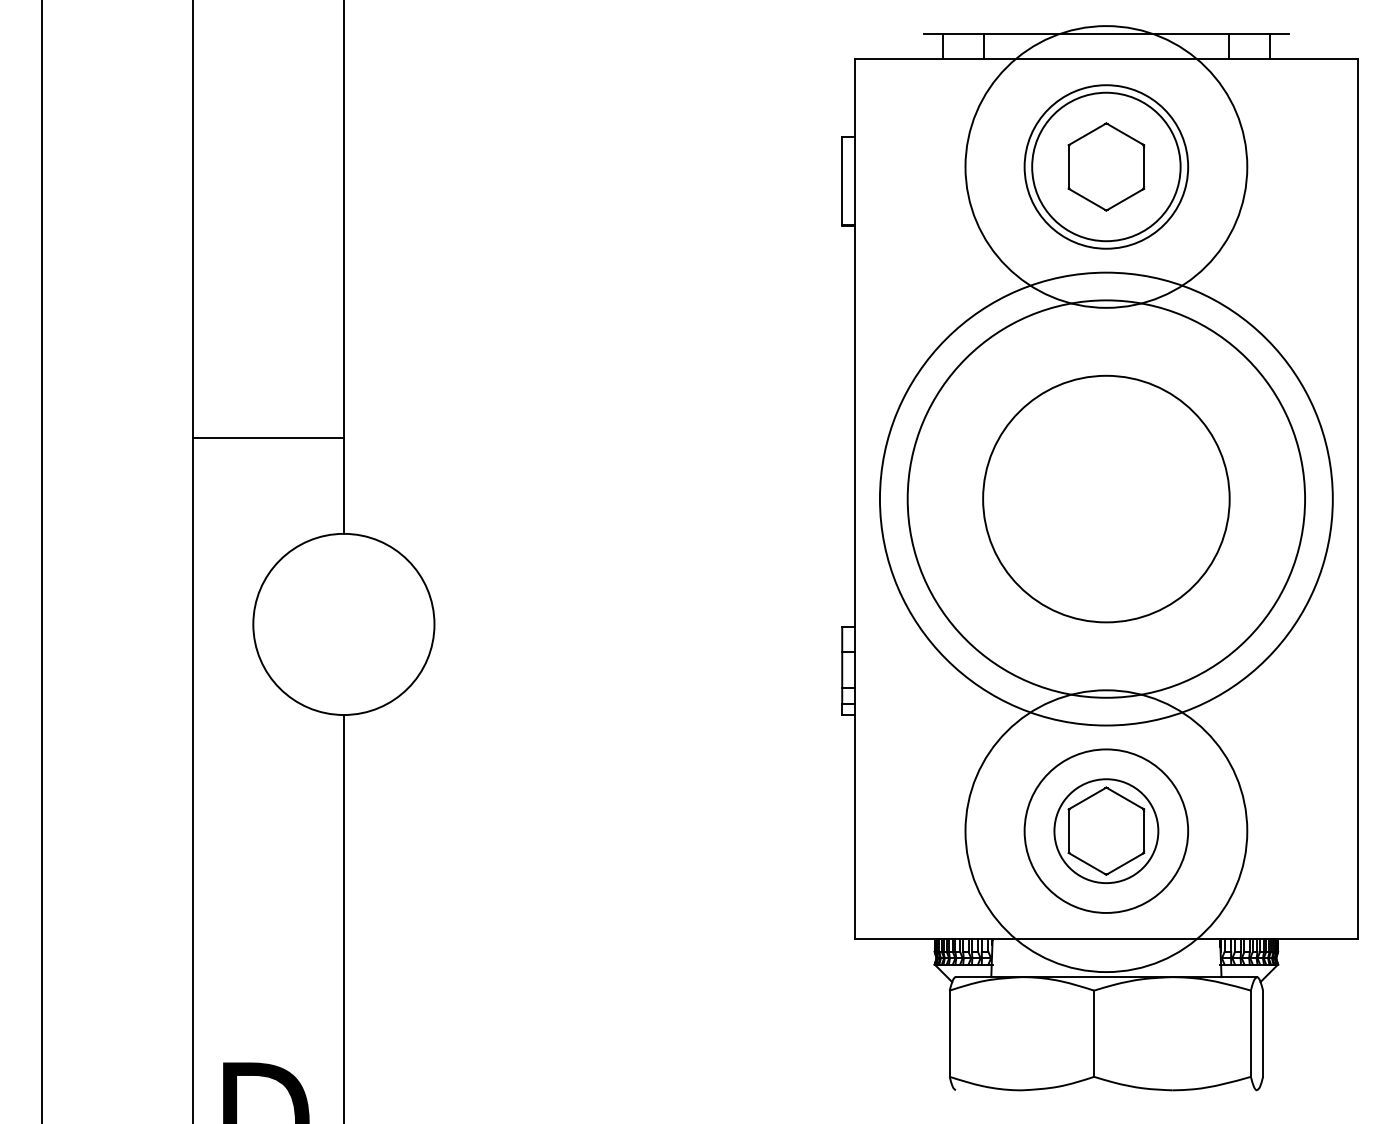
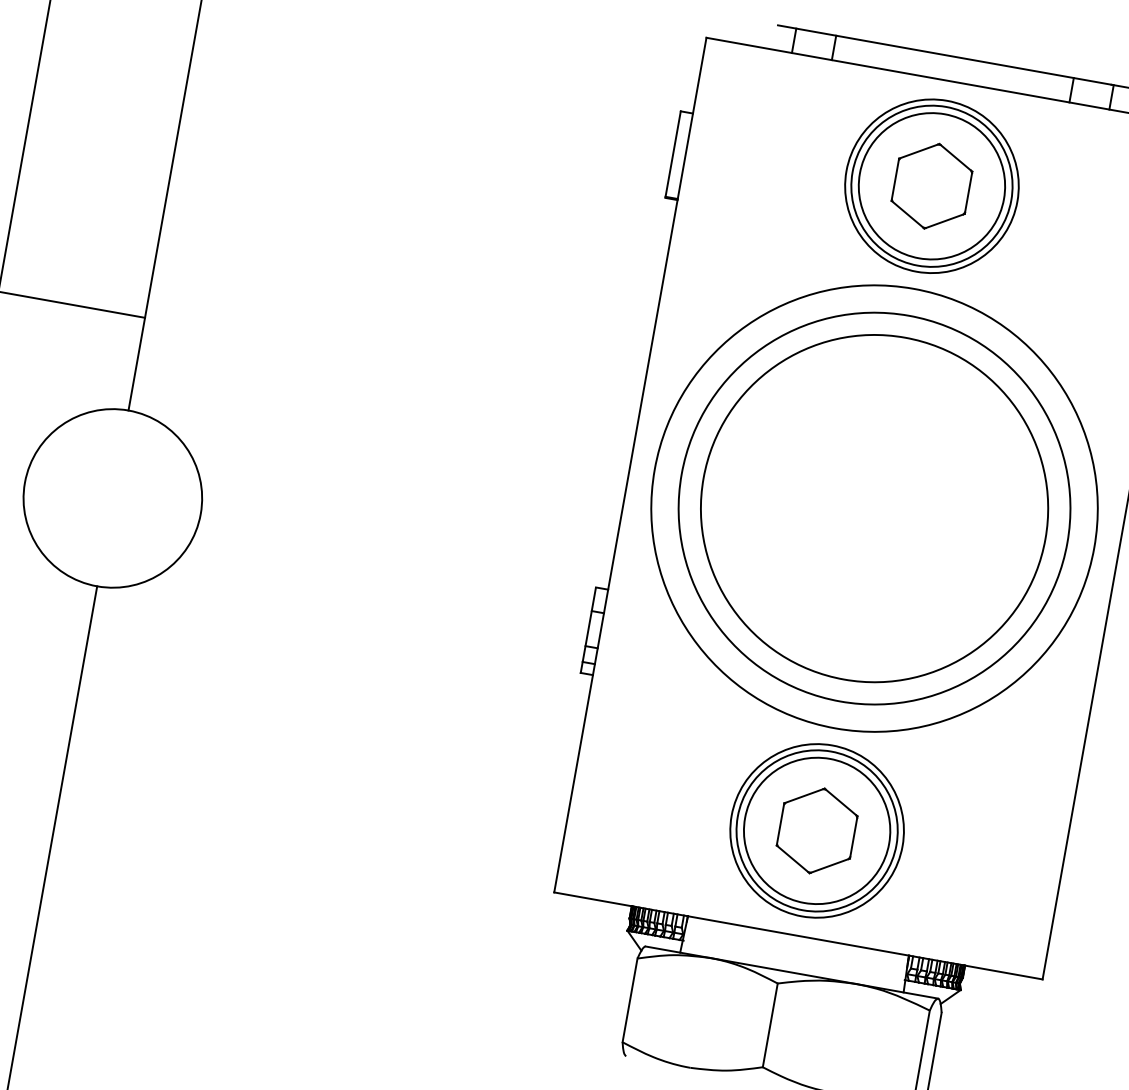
circle: (1106, 166) -> (932, 185), size x0.62
circle: (1106, 498) -> (874, 508), size x1.43
circle: (1106, 830) -> (817, 830), size x1.43
circle: (1106, 831) -> (817, 831), size x0.62

